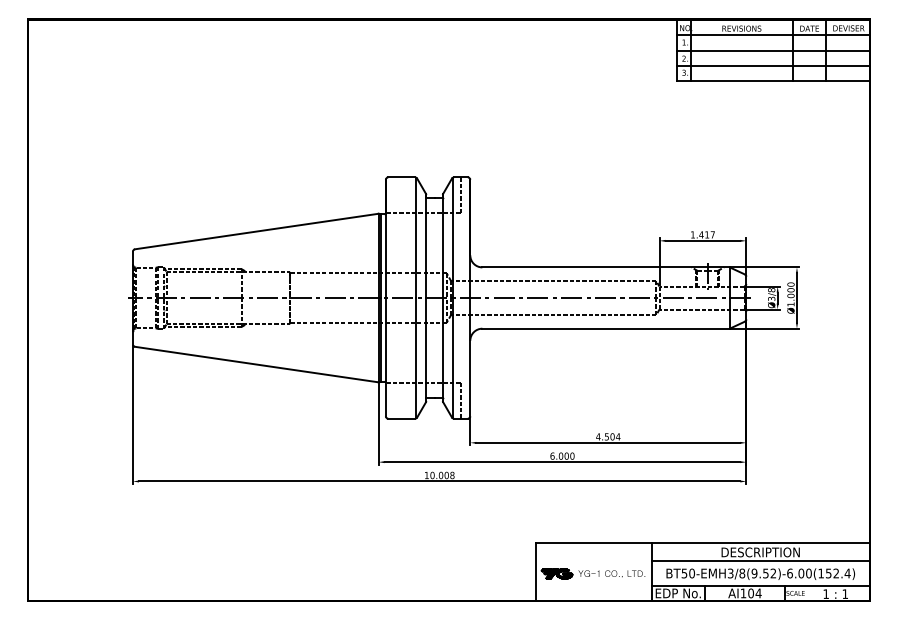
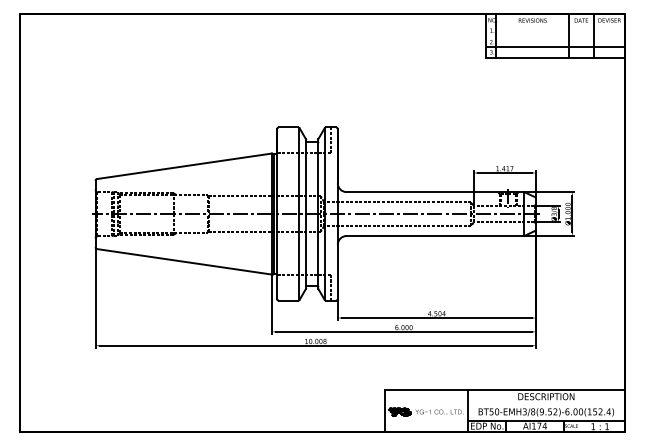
line: (772, 35) -> (554, 25), removed
line: (772, 50) -> (554, 36), removed
line: (760, 561) -> (546, 403), removed
text: (751, 593) -> (539, 426), AI104 -> AI174

